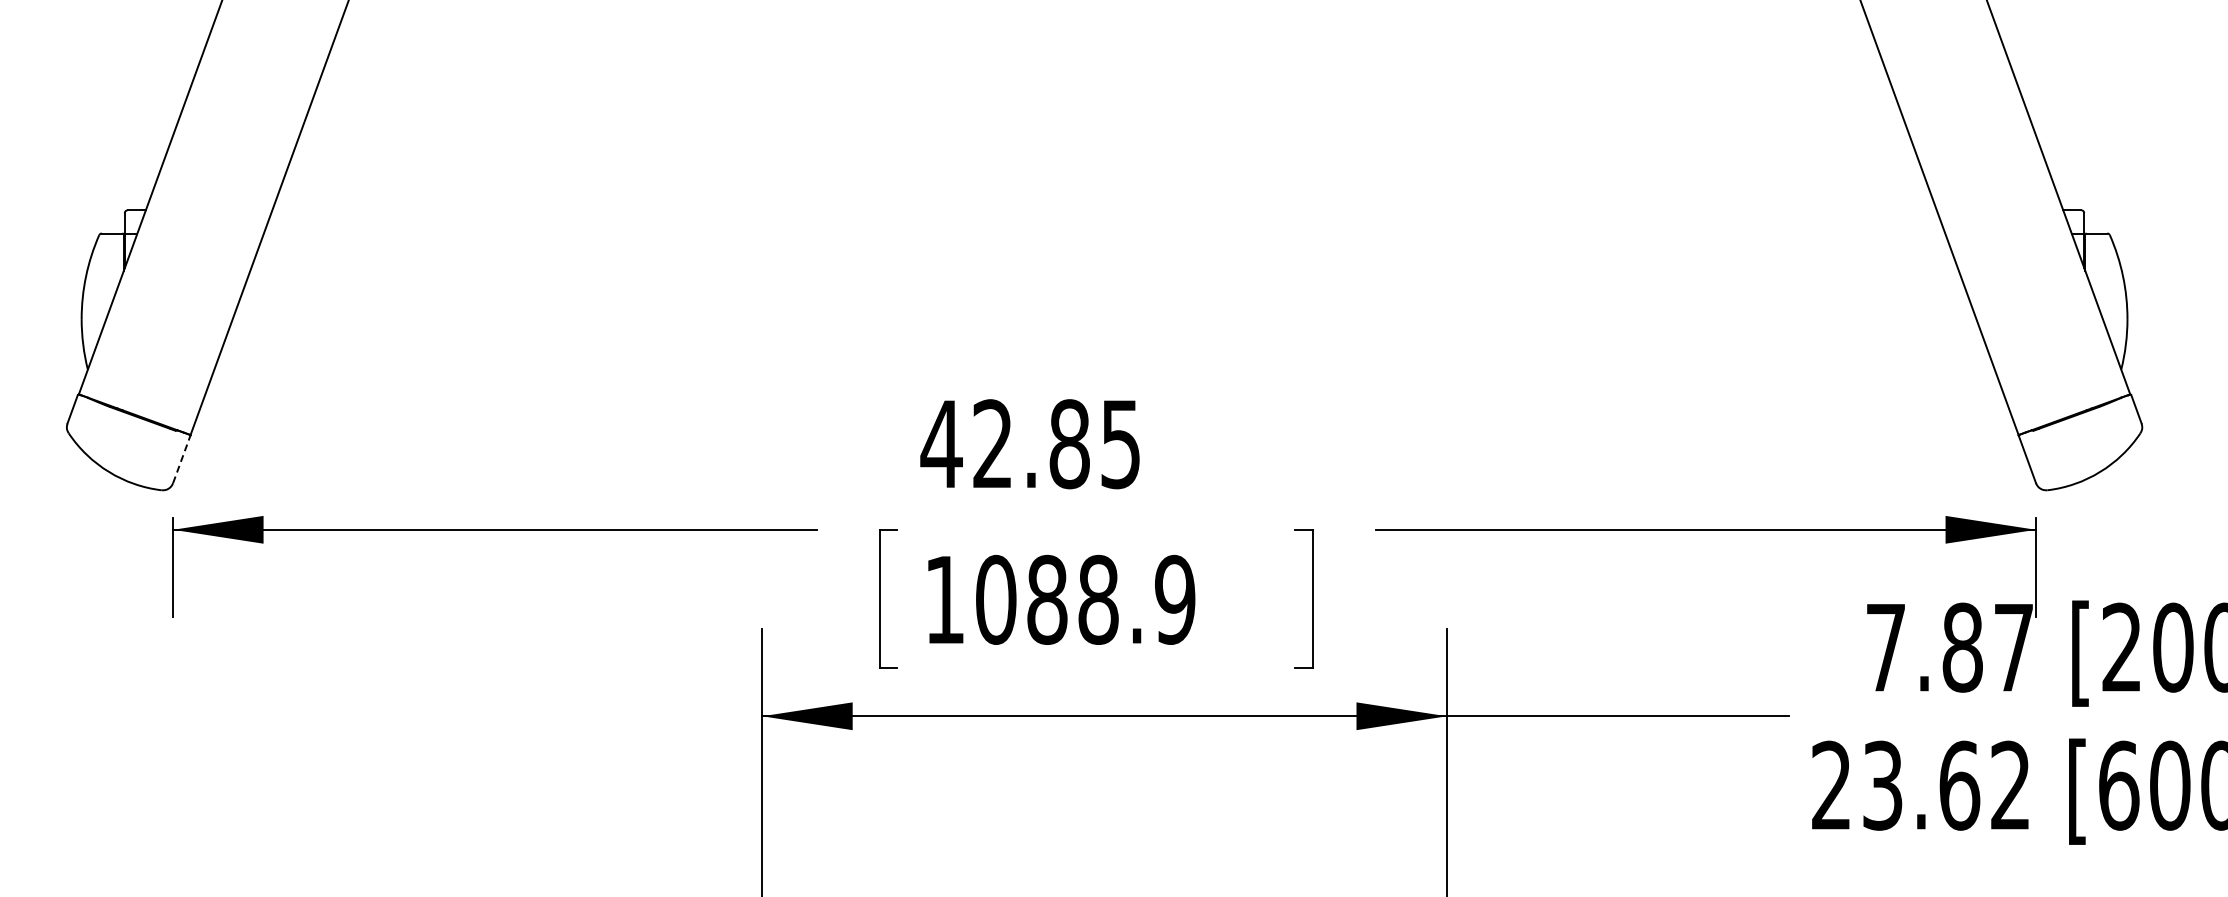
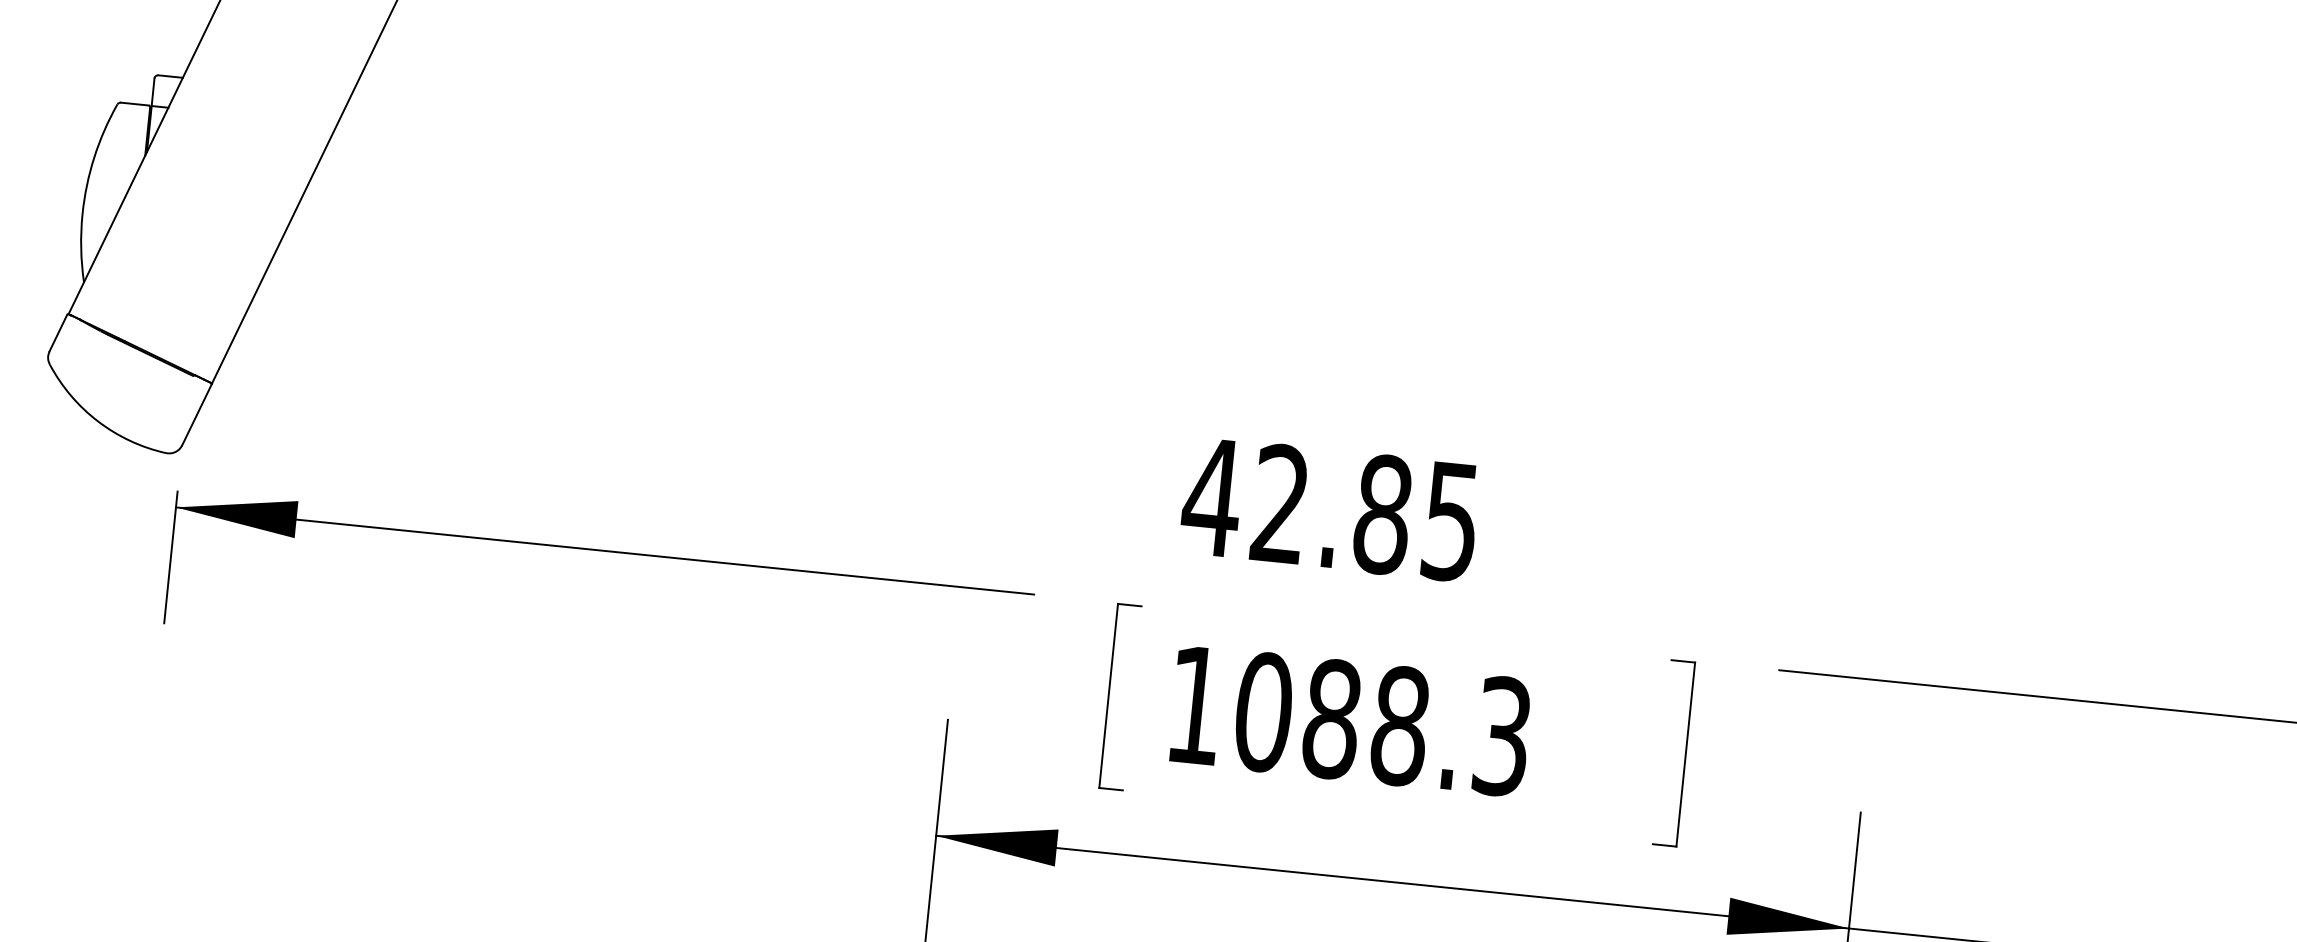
line: (181, 459) -> (196, 414), dashed -> solid
text: (1175, 599) -> (1502, 736), 1088.9 -> 1088.3

